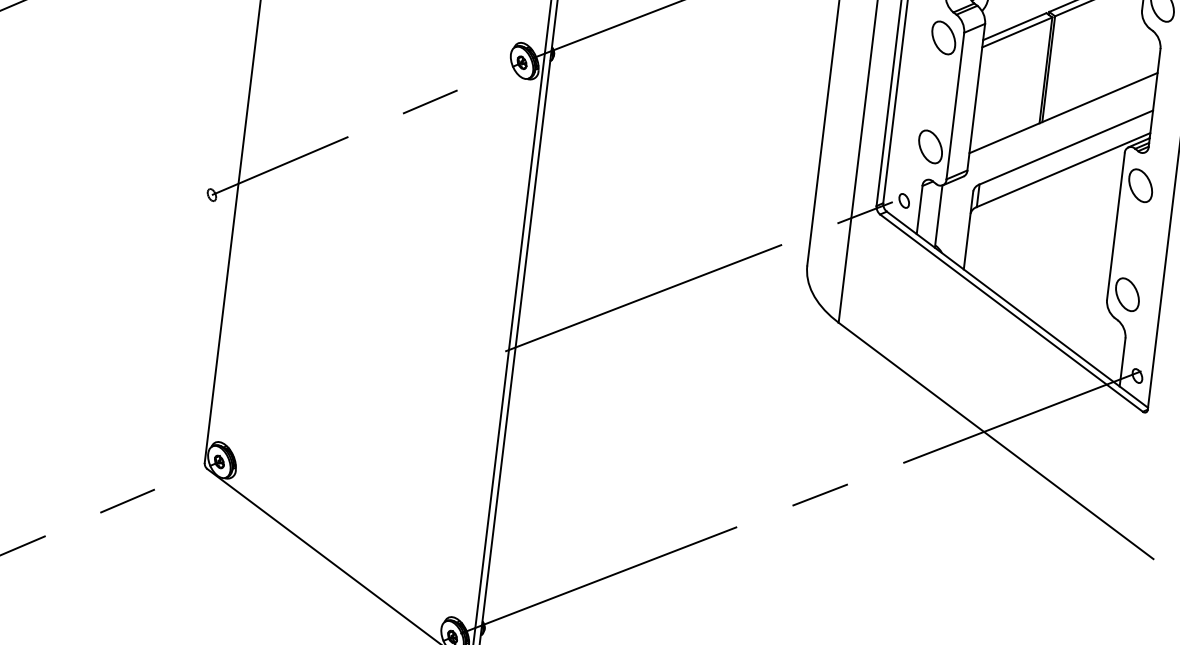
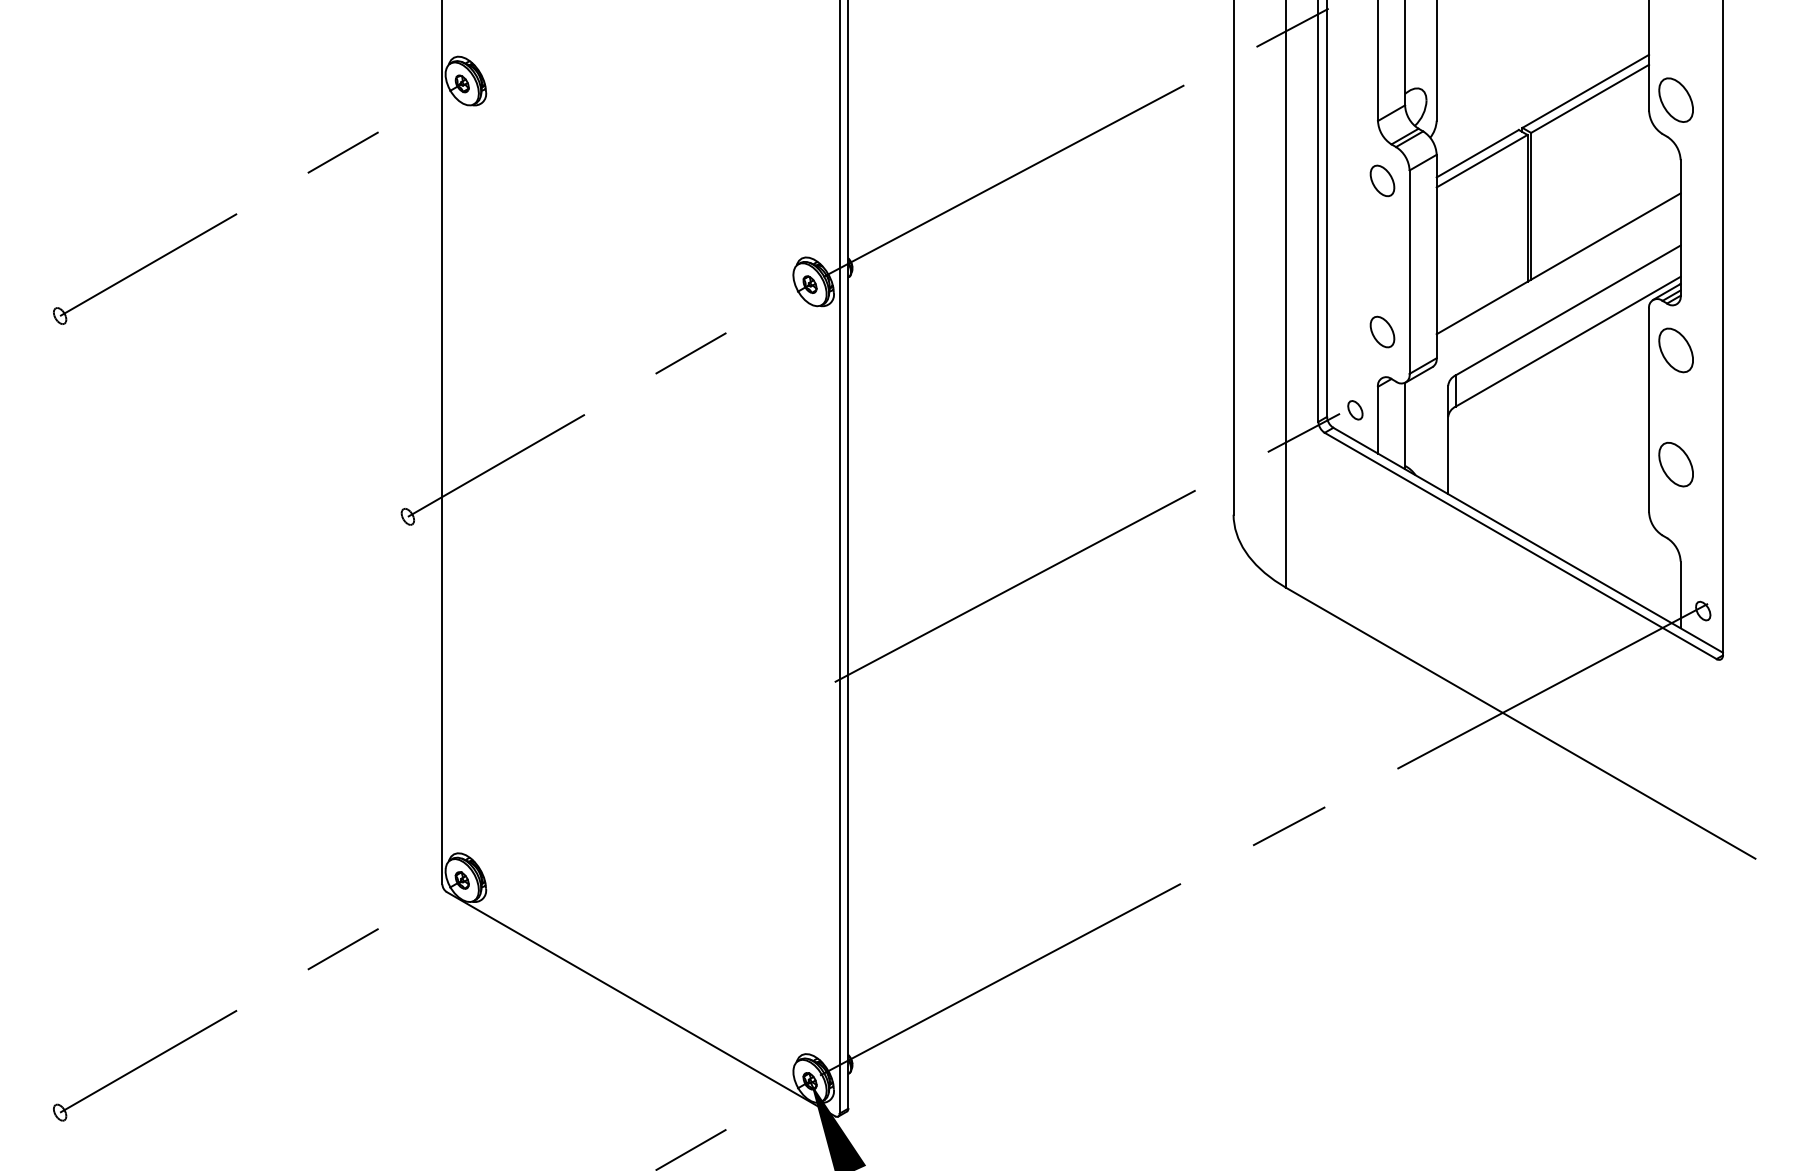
part: (943, 37) -> (1382, 180), size x0.7
part: (930, 146) -> (1382, 331), size x0.7
part: (1127, 294) -> (1675, 464), moved

